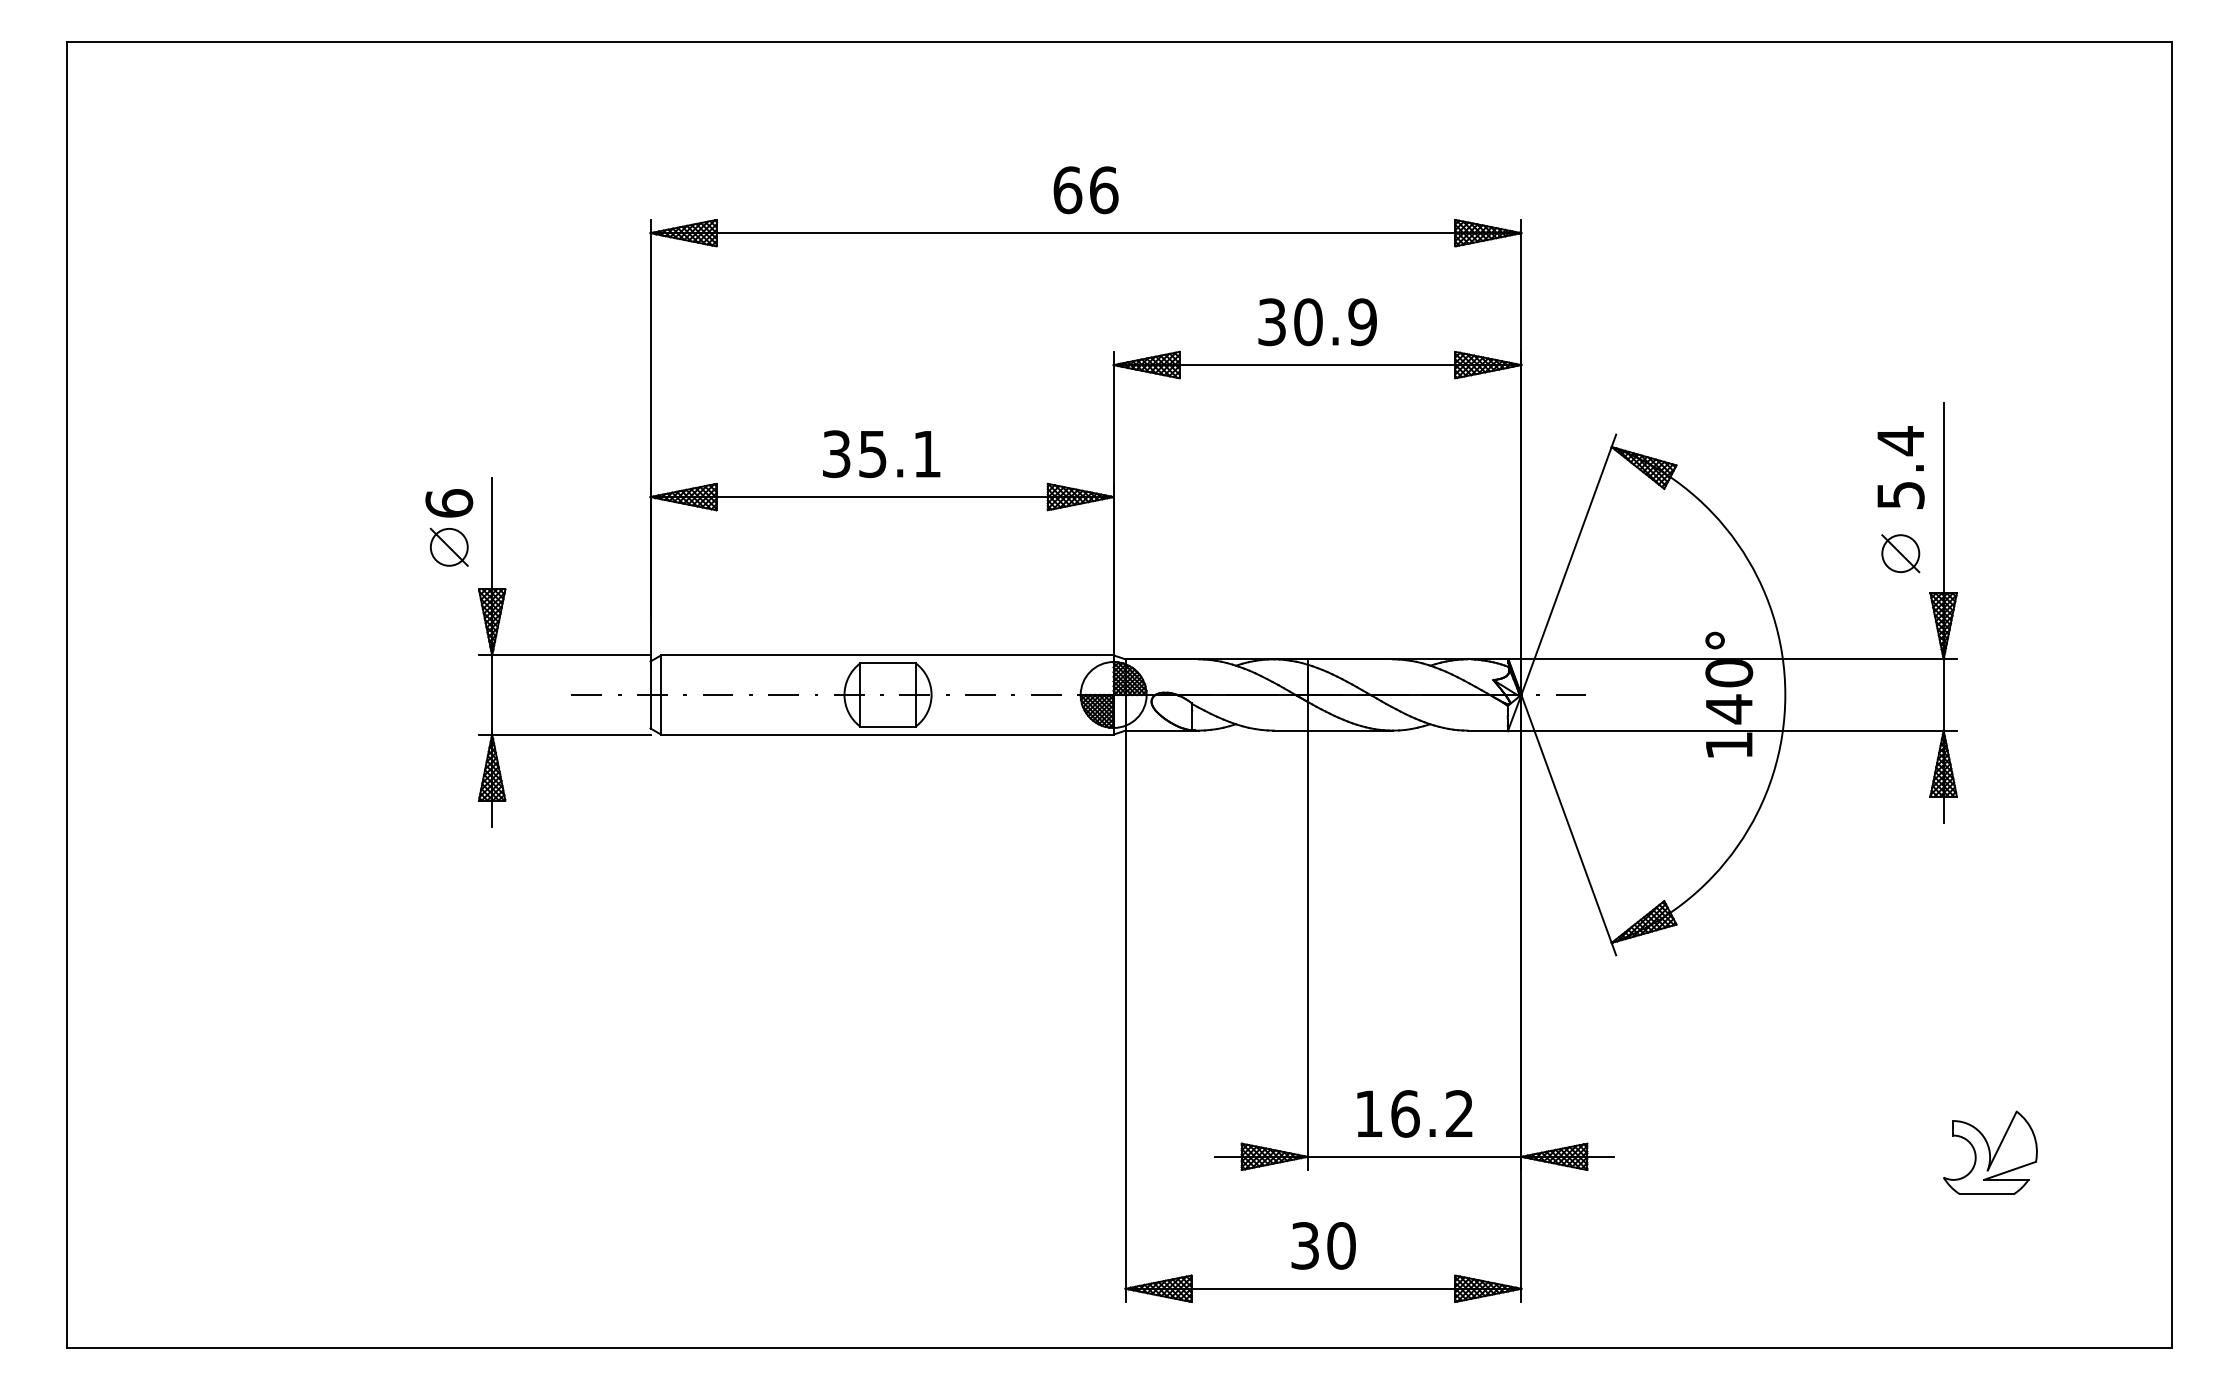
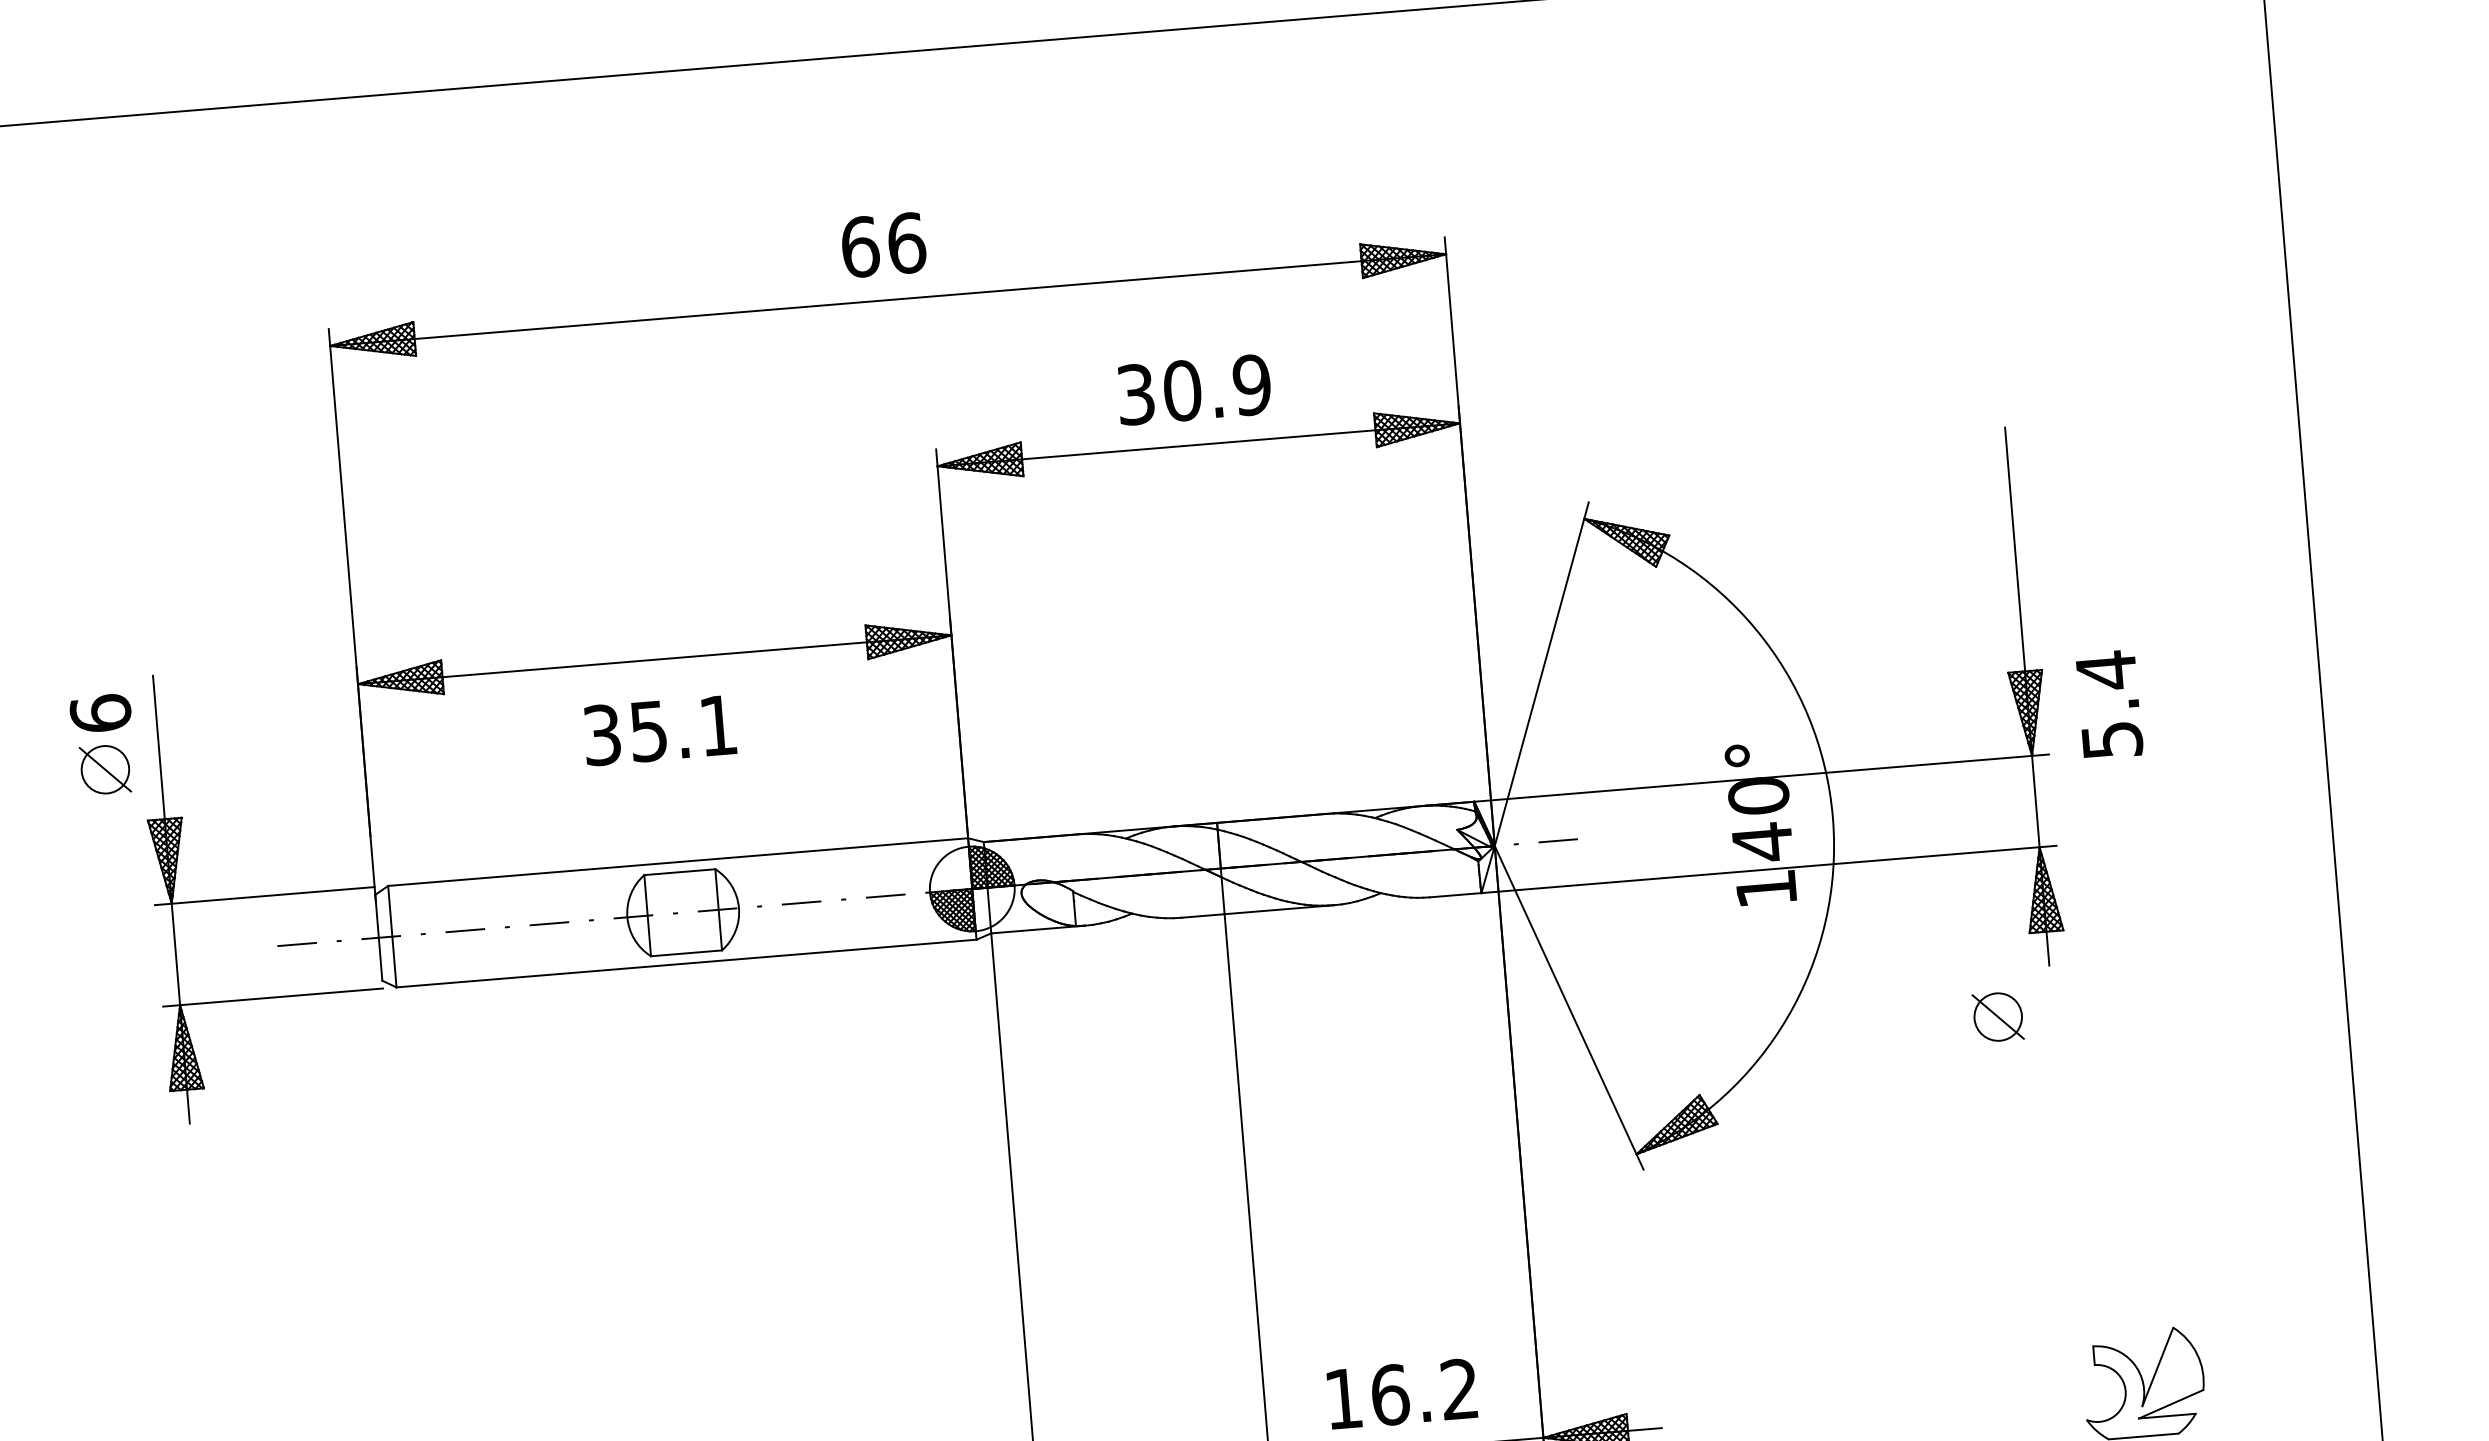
text: (881, 454) -> (659, 730), moved
text: (1900, 467) -> (2108, 704), moved
part: (1900, 553) -> (1997, 1016), moved

